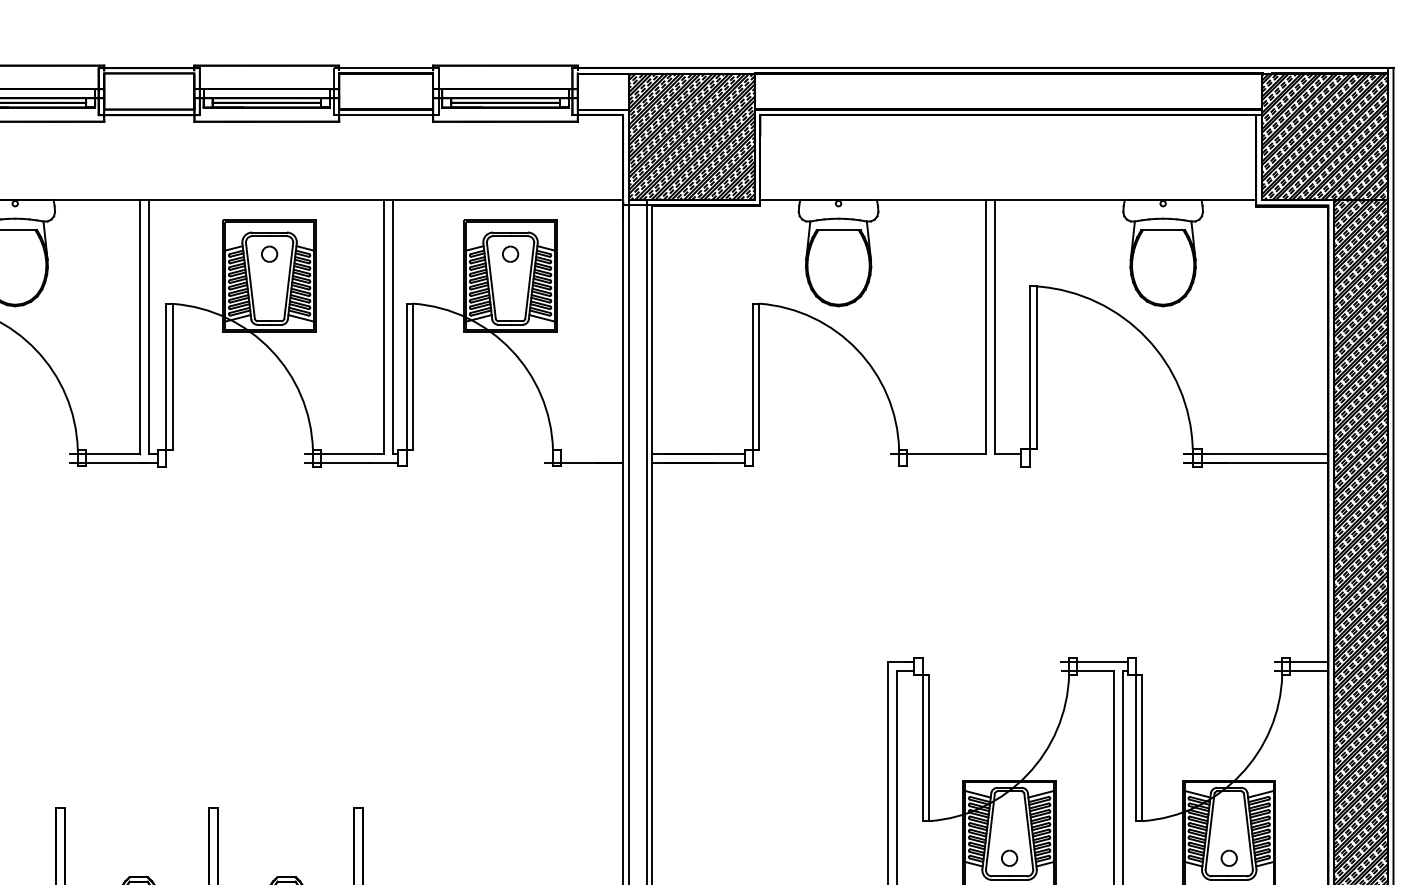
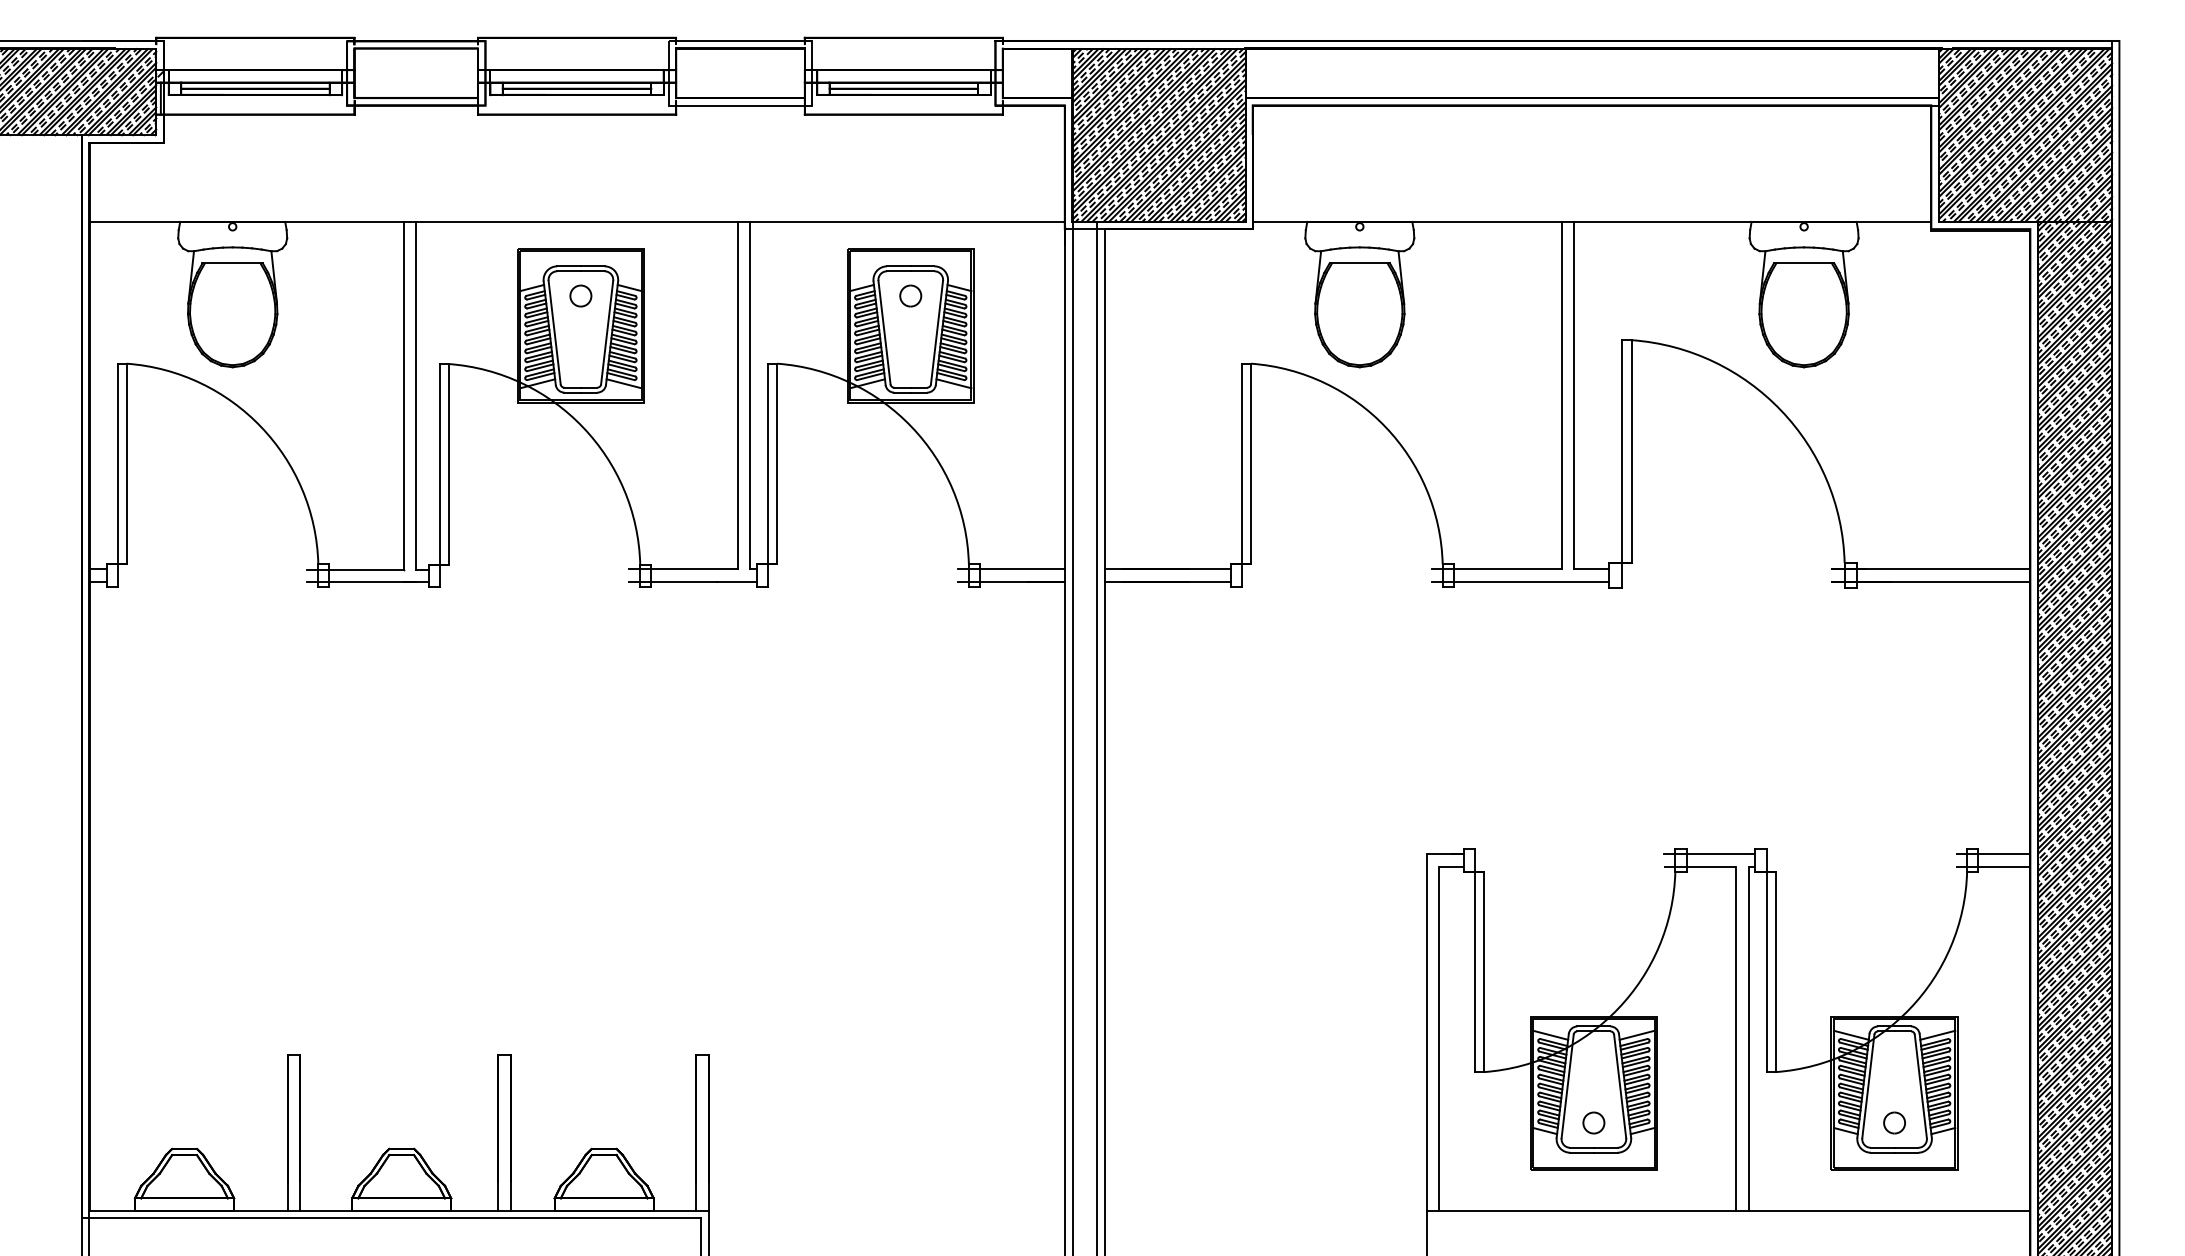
line: (584, 454) -> (1011, 569), added
line: (955, 462) -> (1520, 581), added

